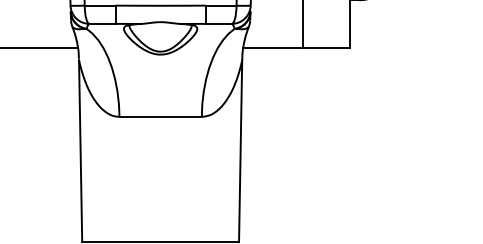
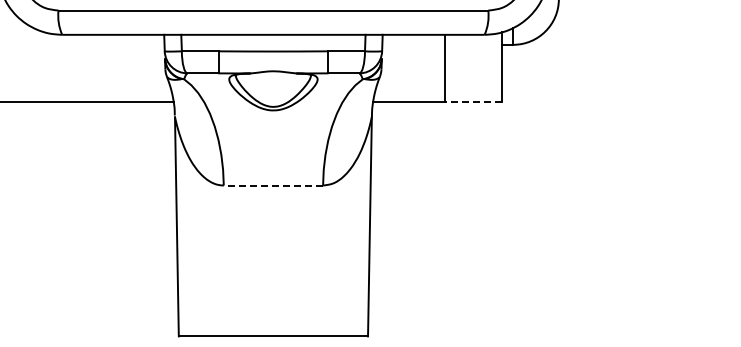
line: (326, 47) -> (473, 101), solid -> dashed
line: (160, 116) -> (273, 185), solid -> dashed

